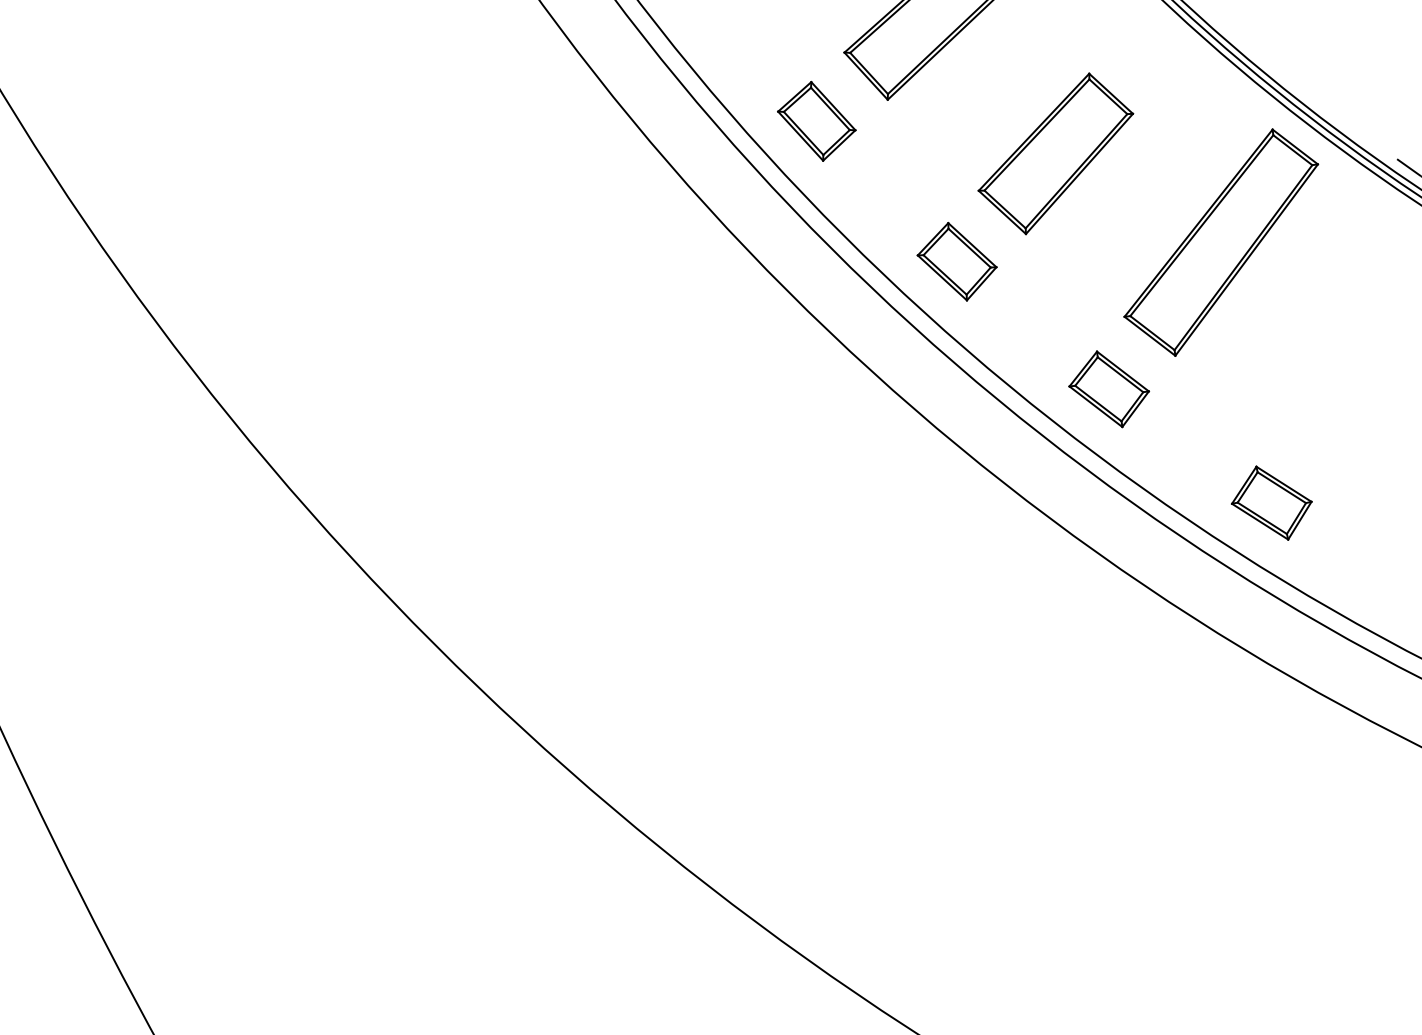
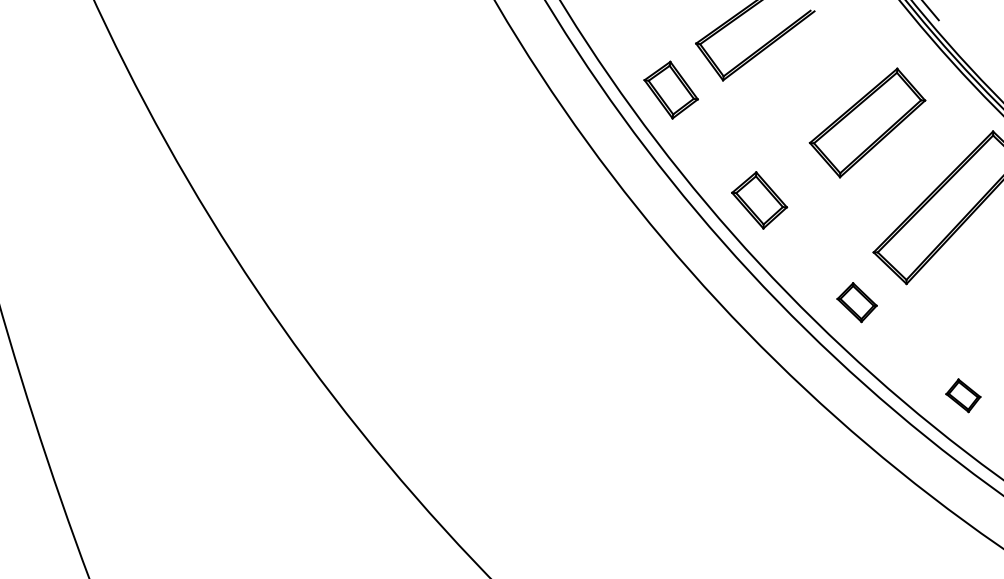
part: (1055, 153) -> (867, 122), moved
part: (1108, 389) -> (856, 302), size x0.7
part: (1271, 502) -> (963, 395), size x0.6

